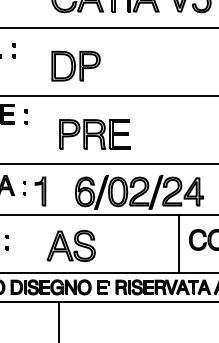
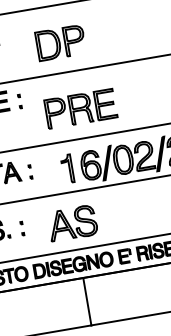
part: (94, 134) -> (80, 108), moved
part: (40, 191) -> (67, 168), moved
part: (70, 245) -> (71, 223), moved

